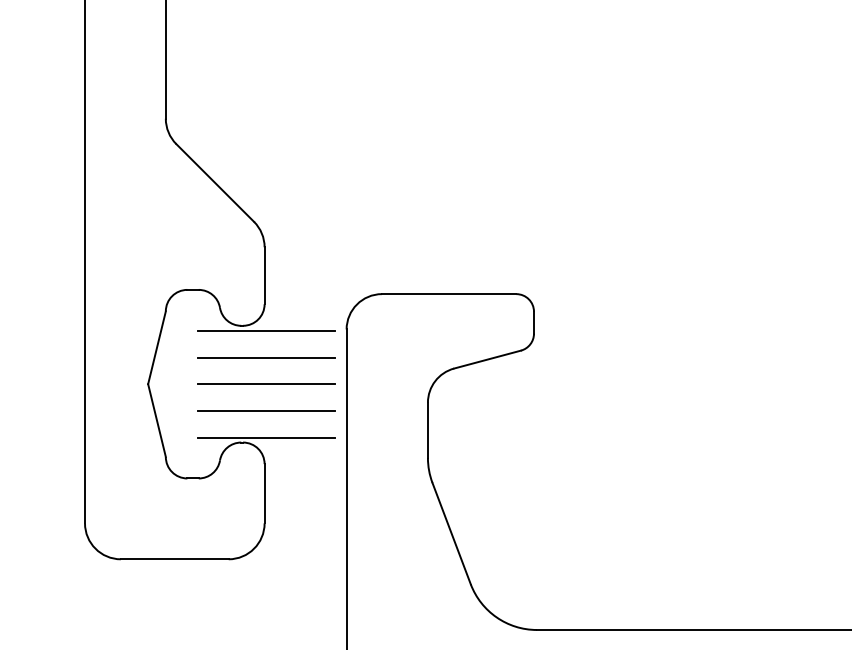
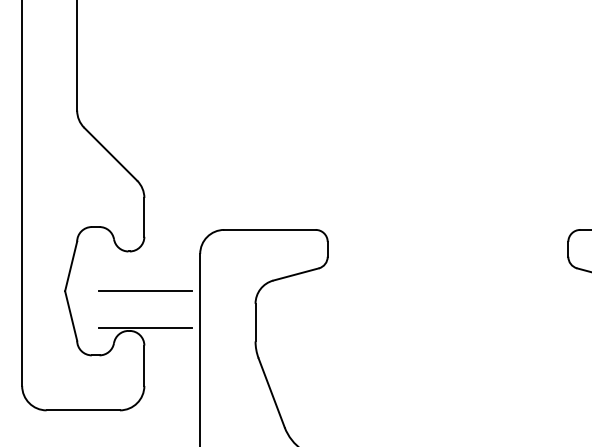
line: (266, 330) -> (145, 254), removed
line: (266, 358) -> (145, 273), removed
line: (266, 411) -> (145, 309), removed

